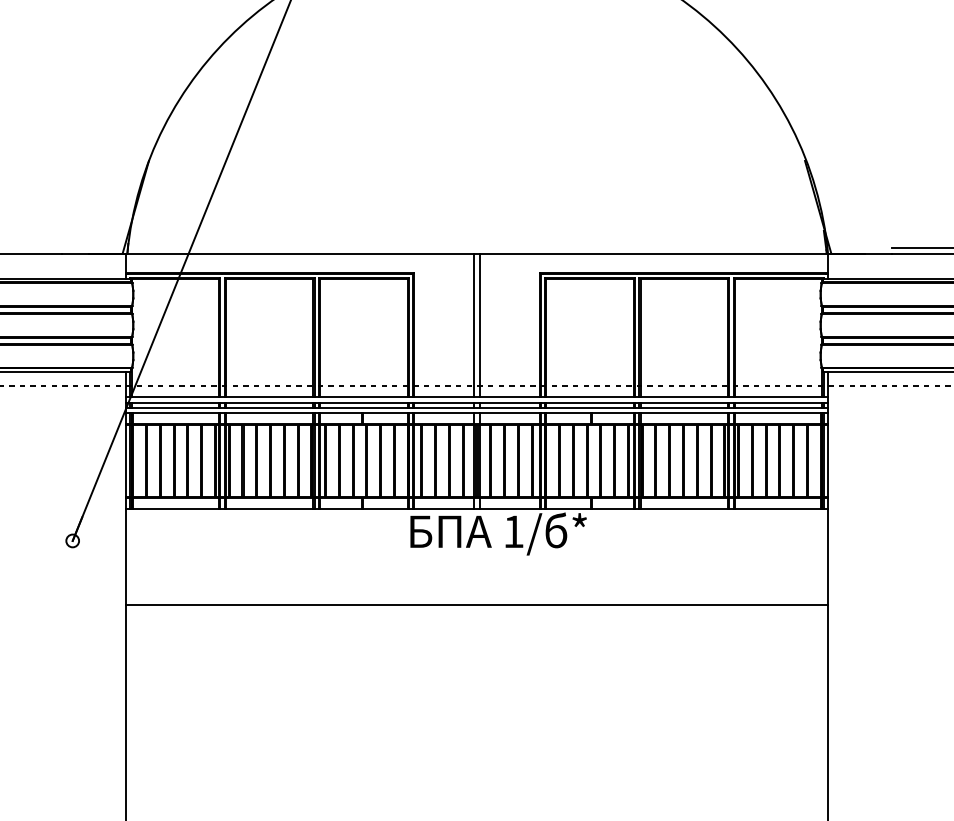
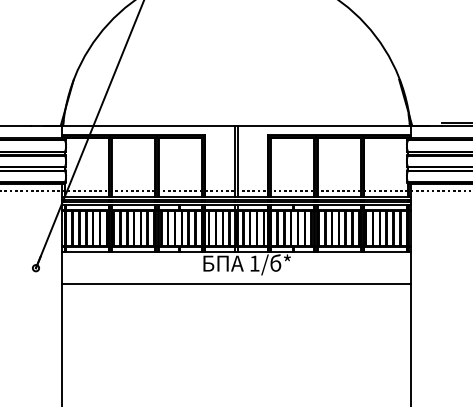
line: (477, 604) -> (236, 283), moved

